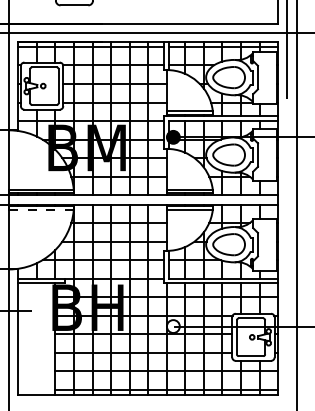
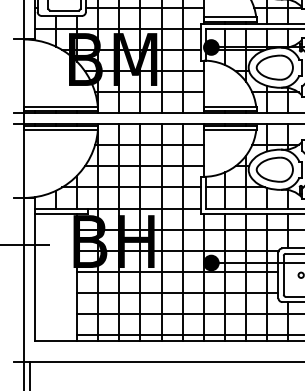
line: (42, 210) -> (62, 130), dashed -> solid
fill: (172, 326) -> (210, 262), added

